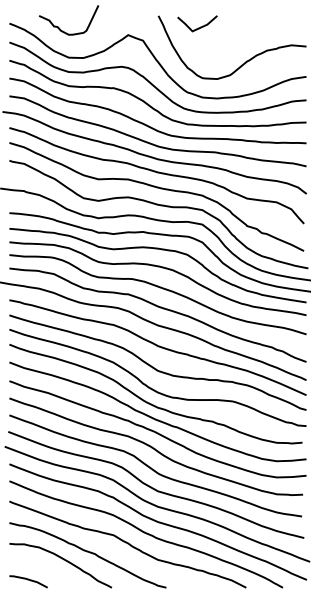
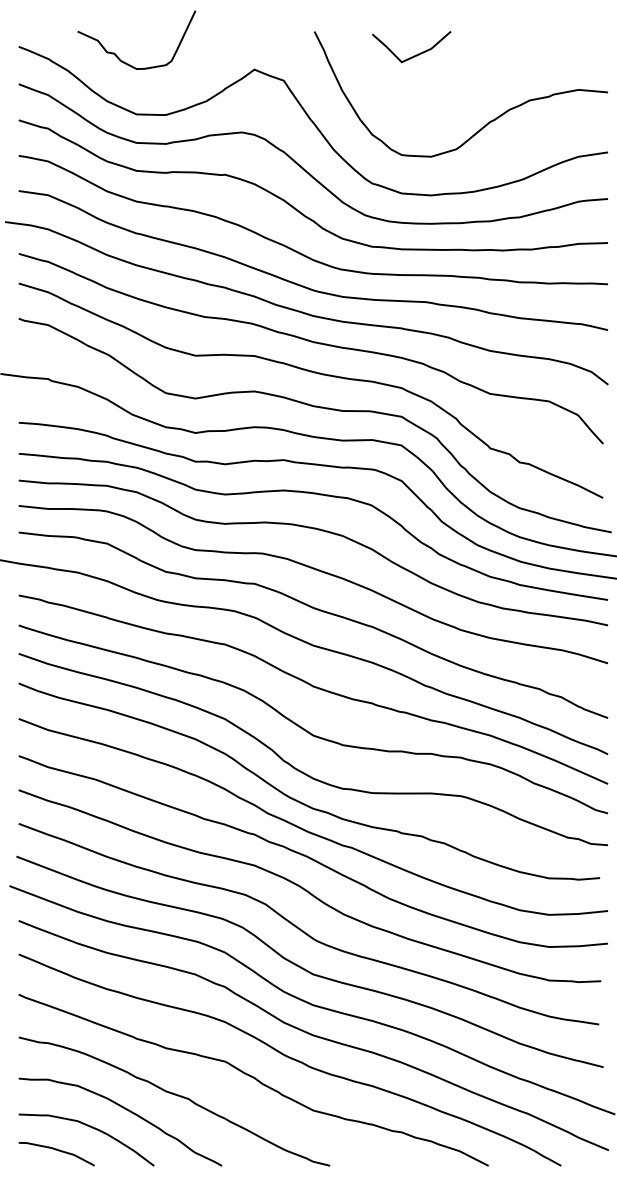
line: (198, 27) -> (413, 54), moved
curve: (46, 569) -> (92, 1129), added

